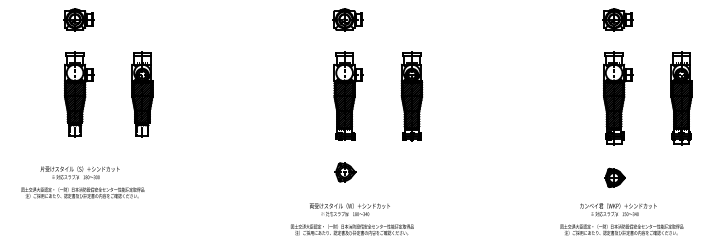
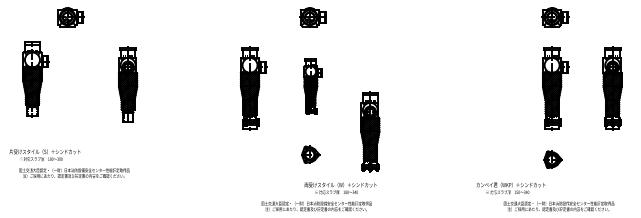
part: (78, 94) -> (35, 79), moved
part: (348, 95) -> (313, 85), size x0.7
part: (411, 96) -> (369, 131), moved
part: (281, 98) -> (253, 88), added
text: (79, 172) -> (44, 154), moved
text: (349, 209) -> (340, 188), moved
text: (618, 209) -> (511, 188), moved

